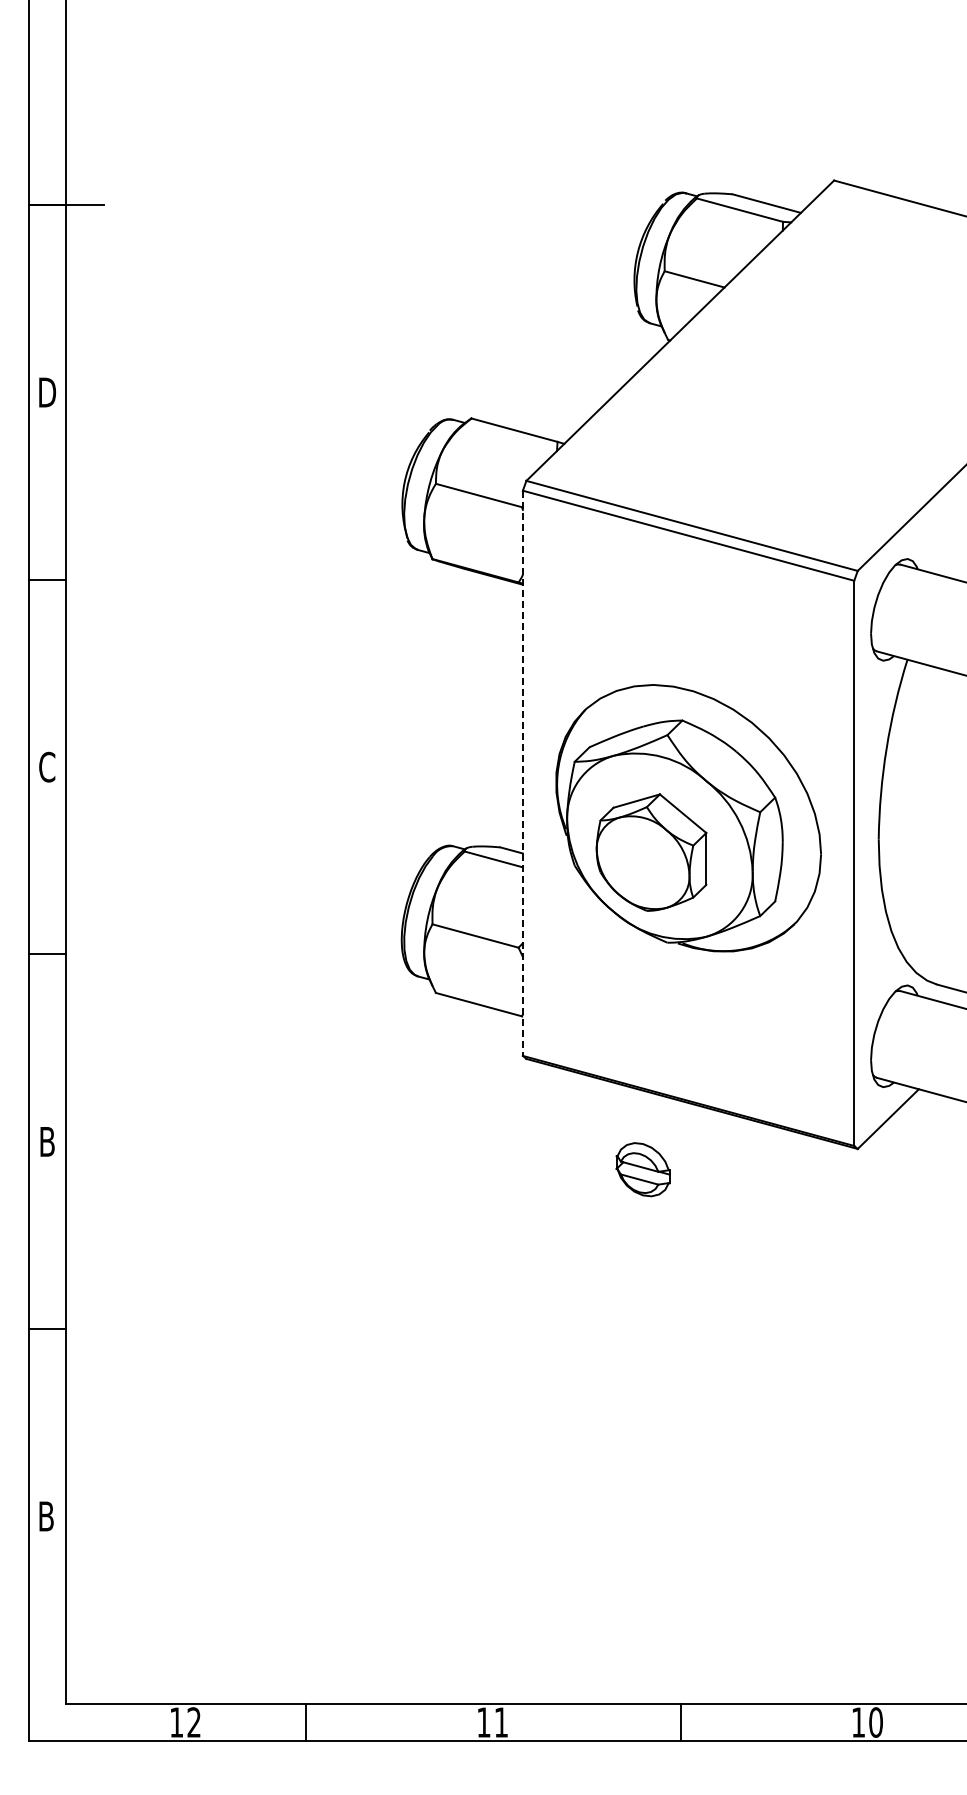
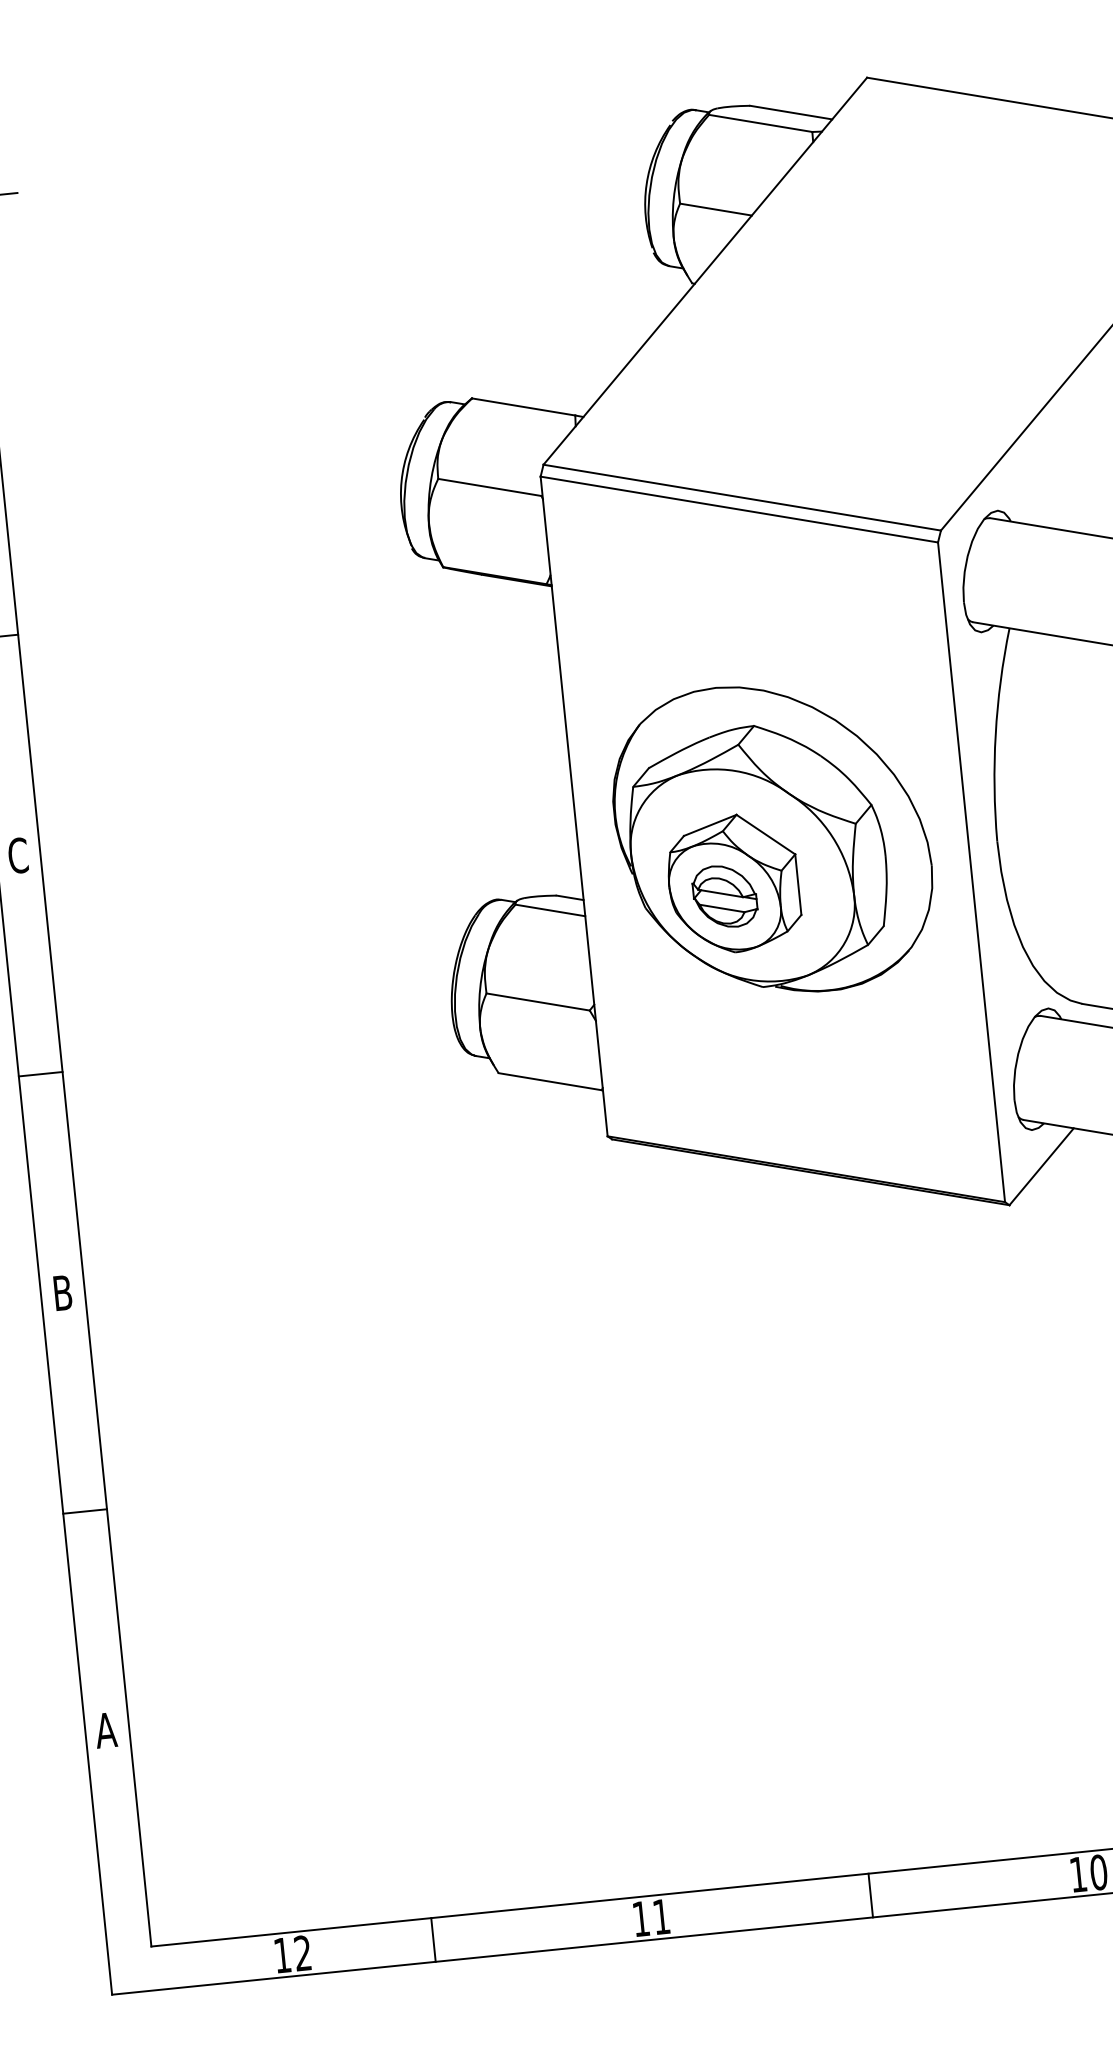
line: (522, 773) -> (573, 806), dashed -> solid
part: (642, 1169) -> (724, 896), moved
text: (46, 1516) -> (106, 1730), B -> A

